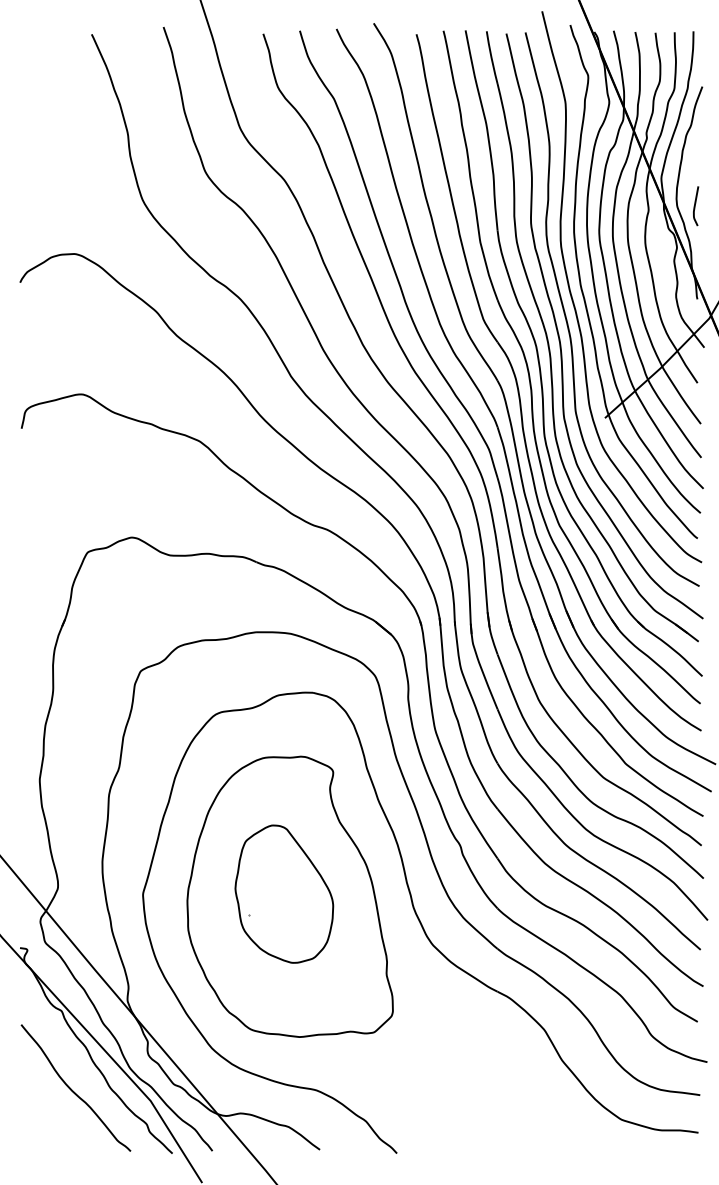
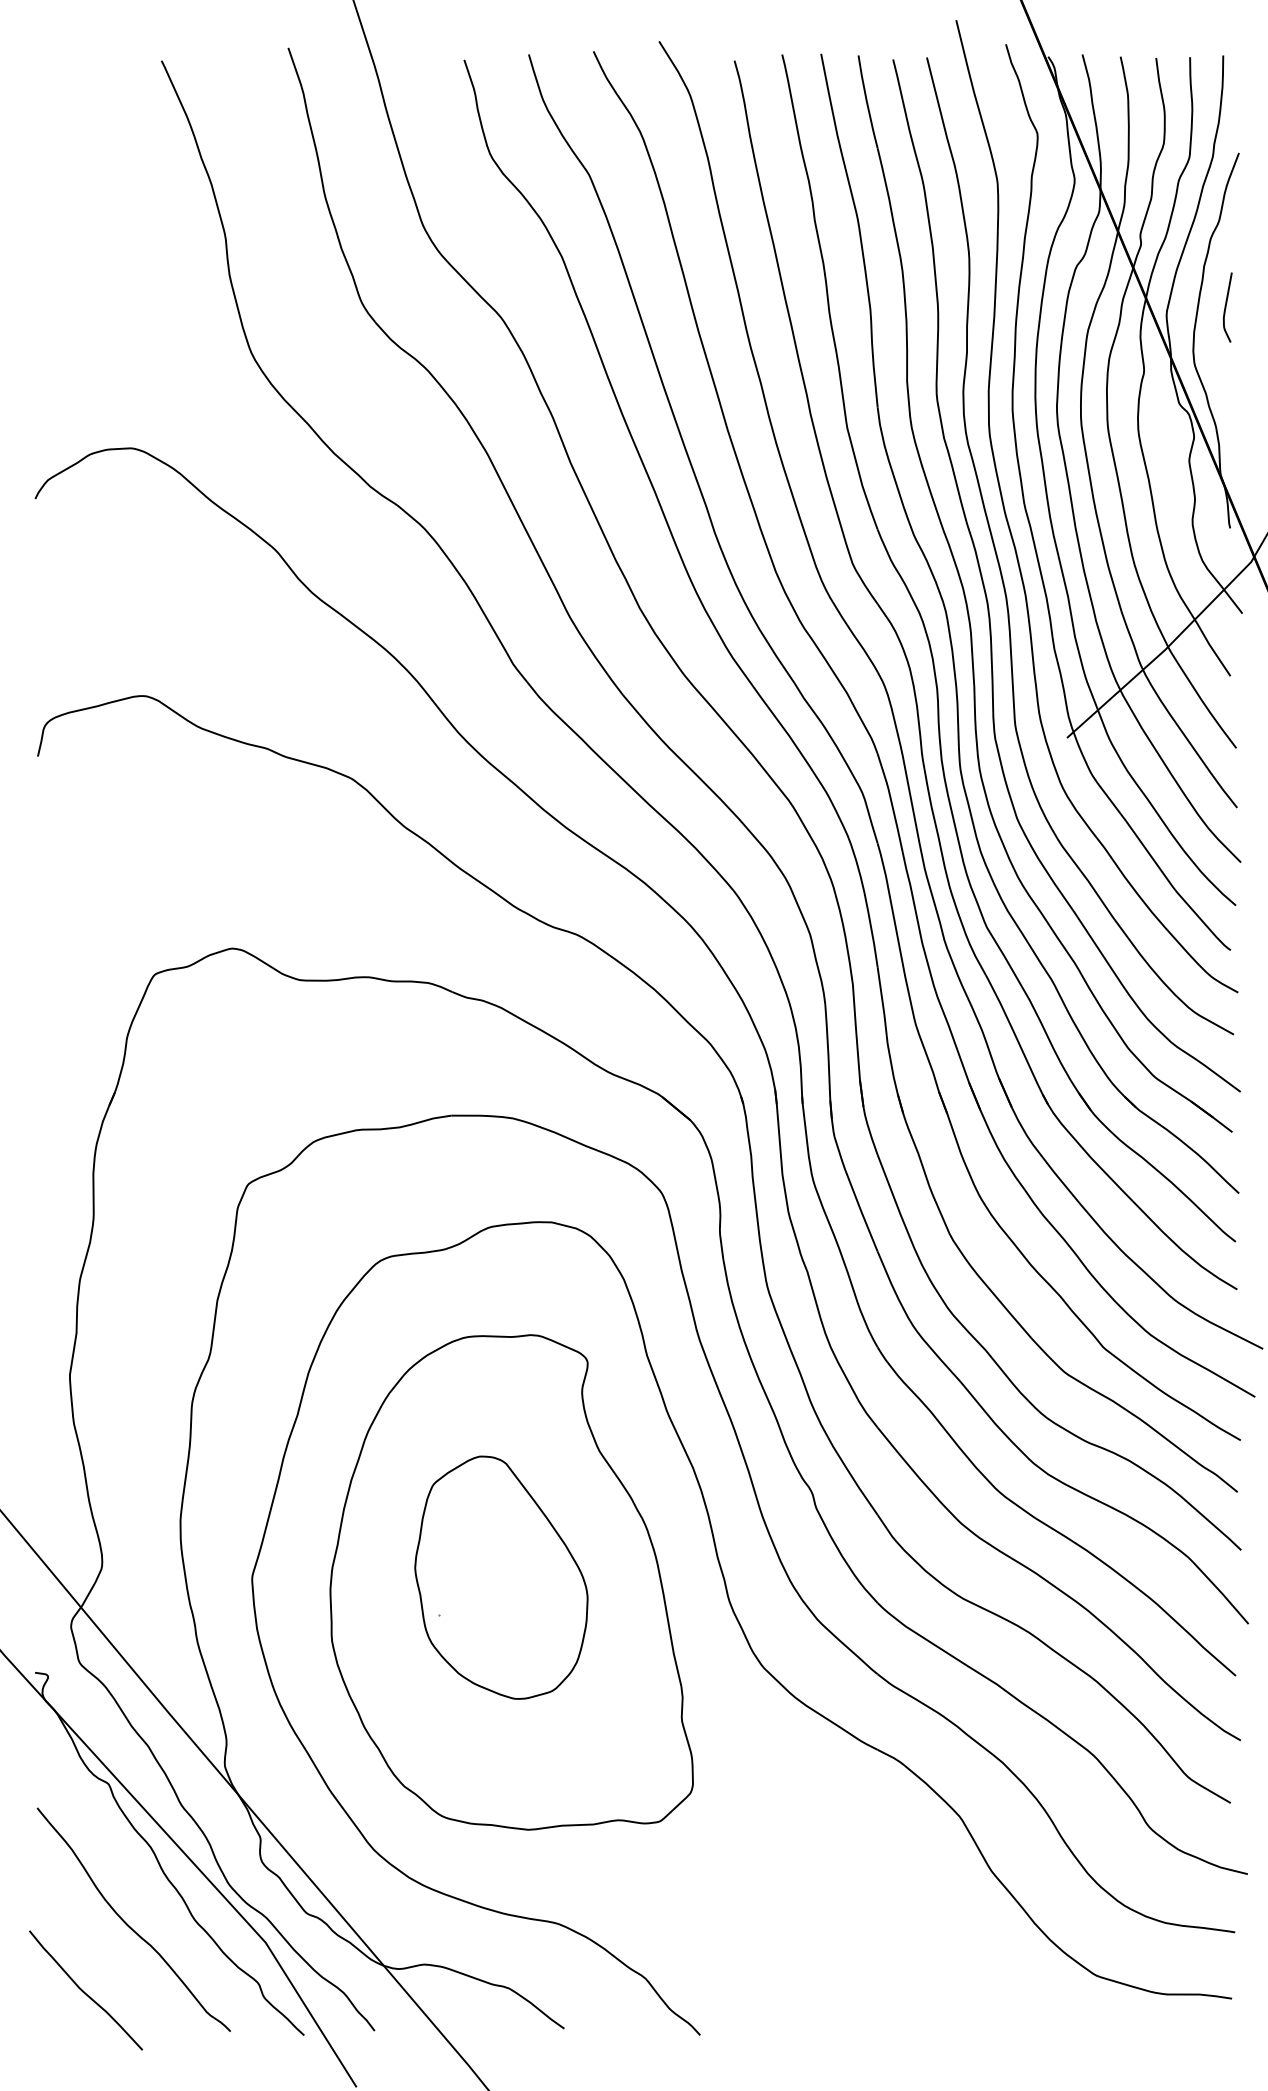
curve: (695, 206) -> (1226, 308), moved
curve: (48, 1128) -> (85, 1991), added

